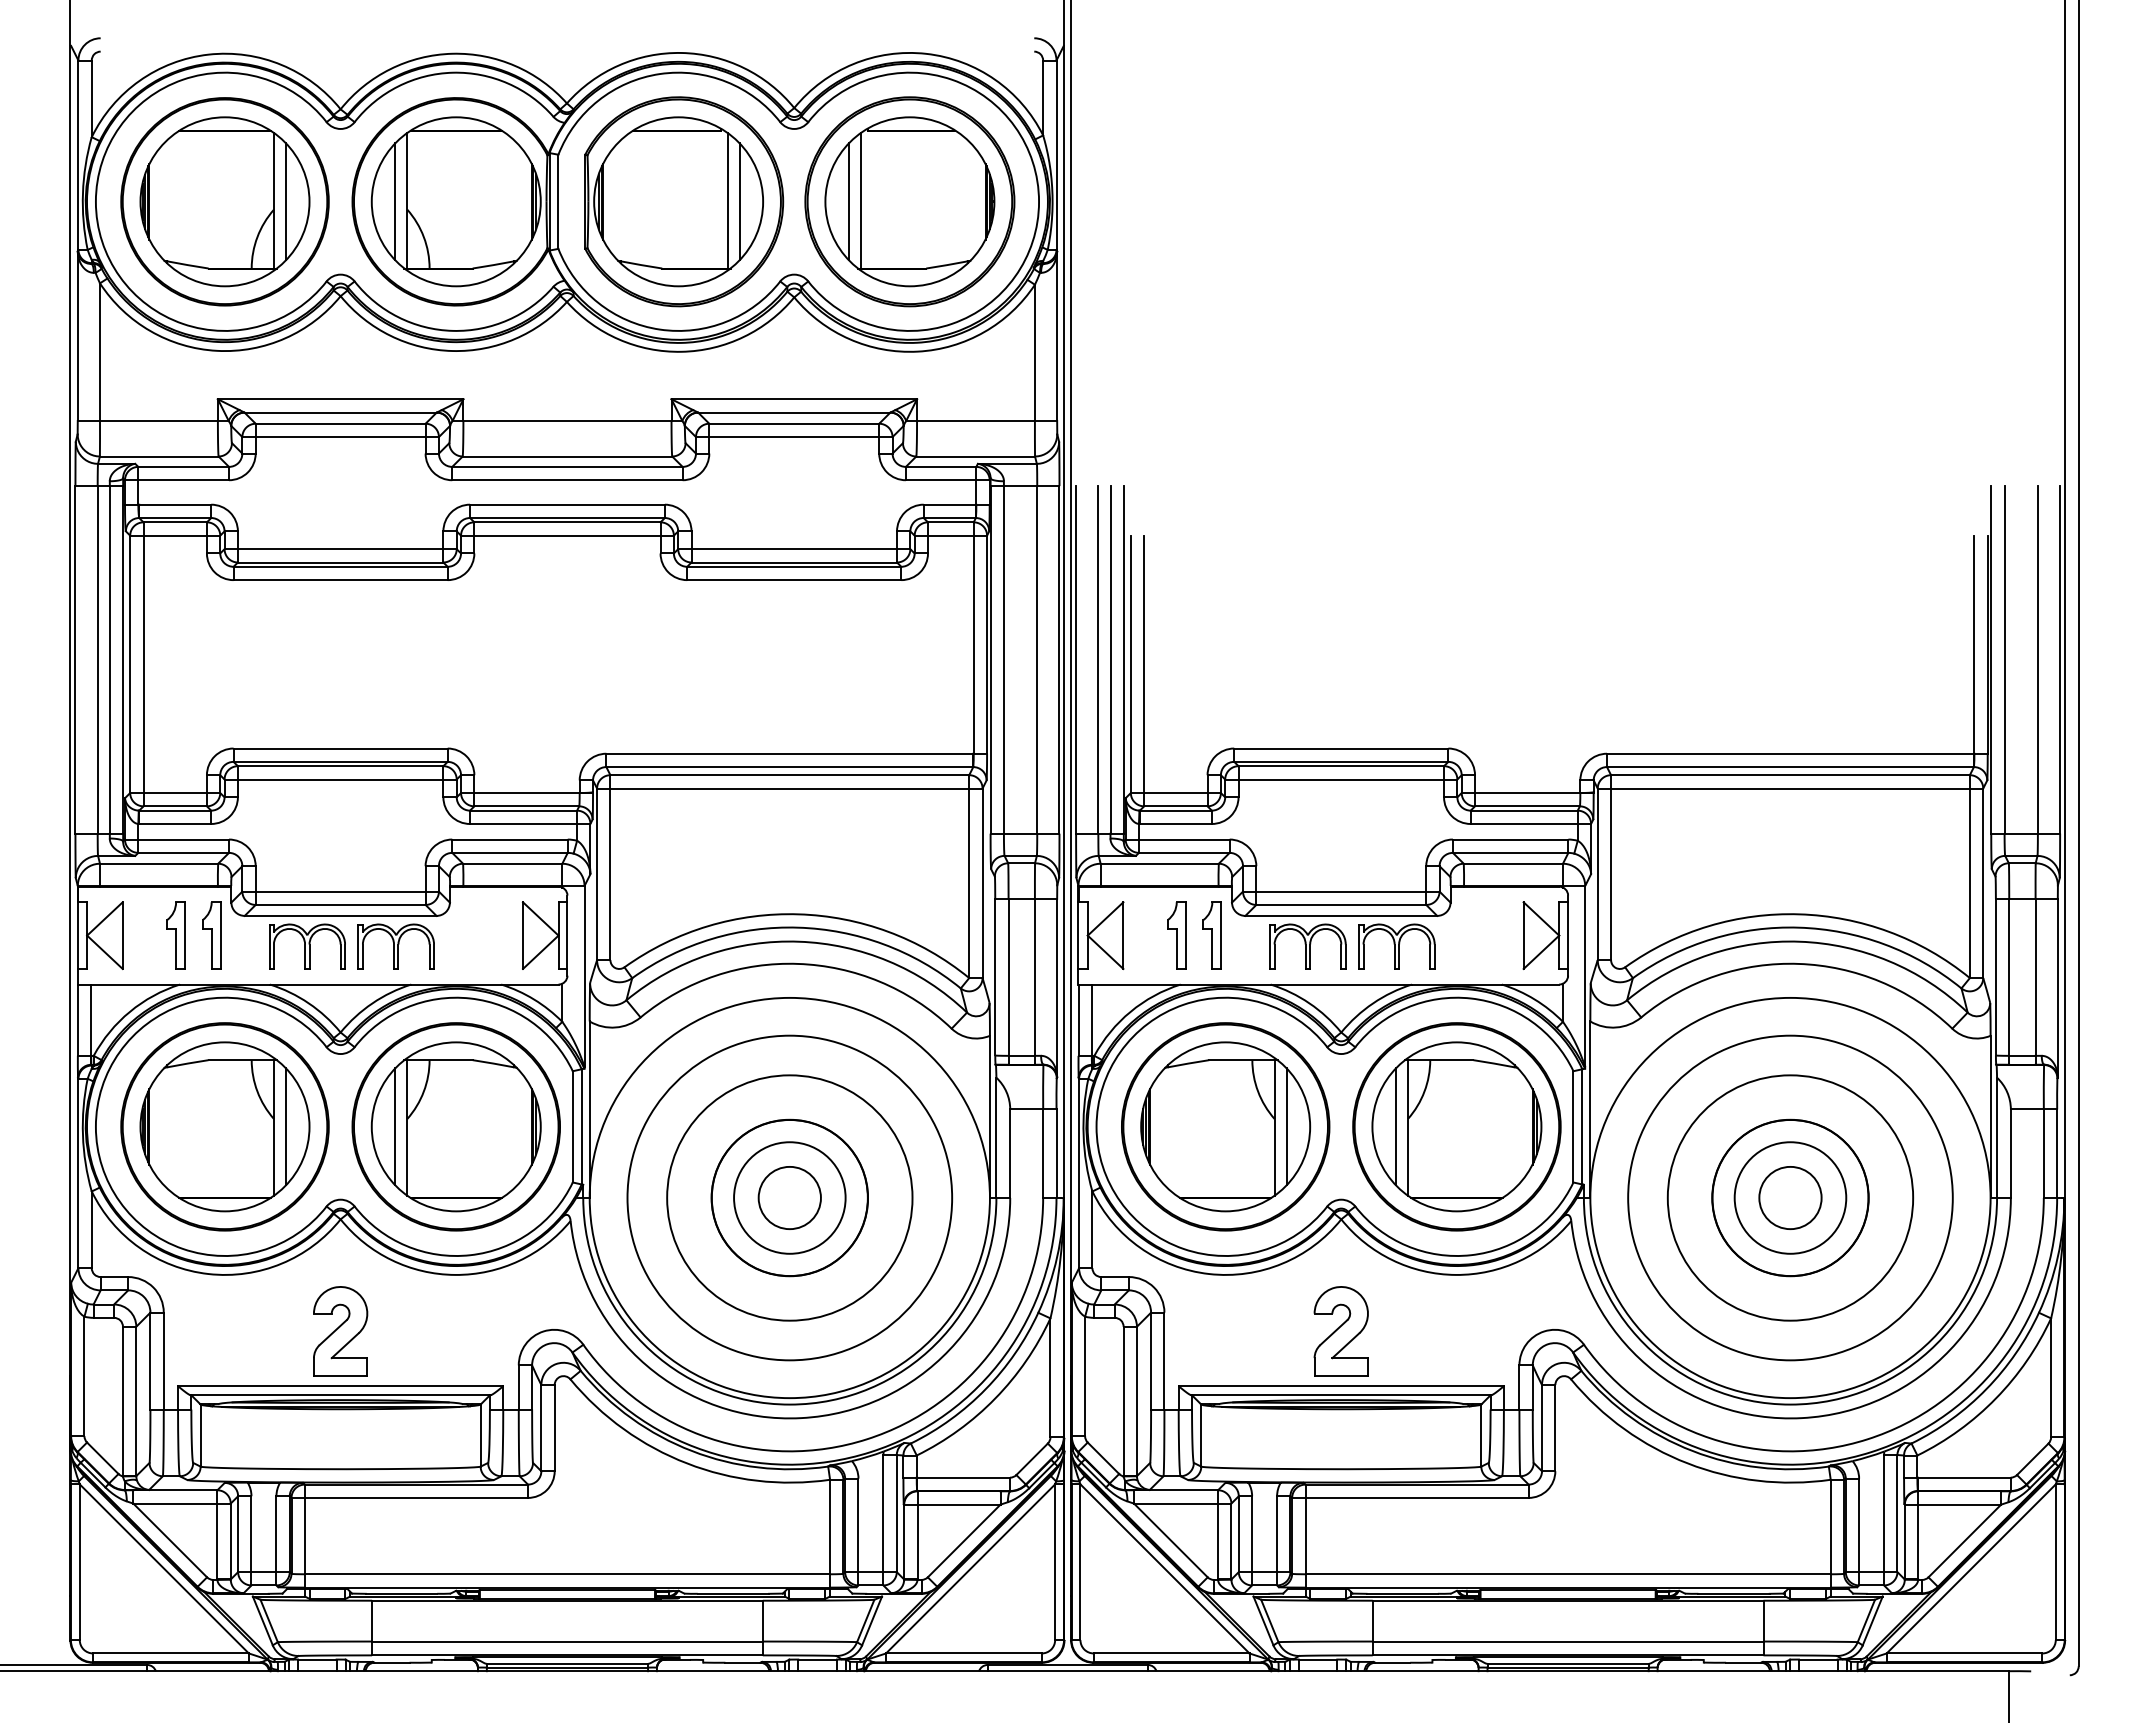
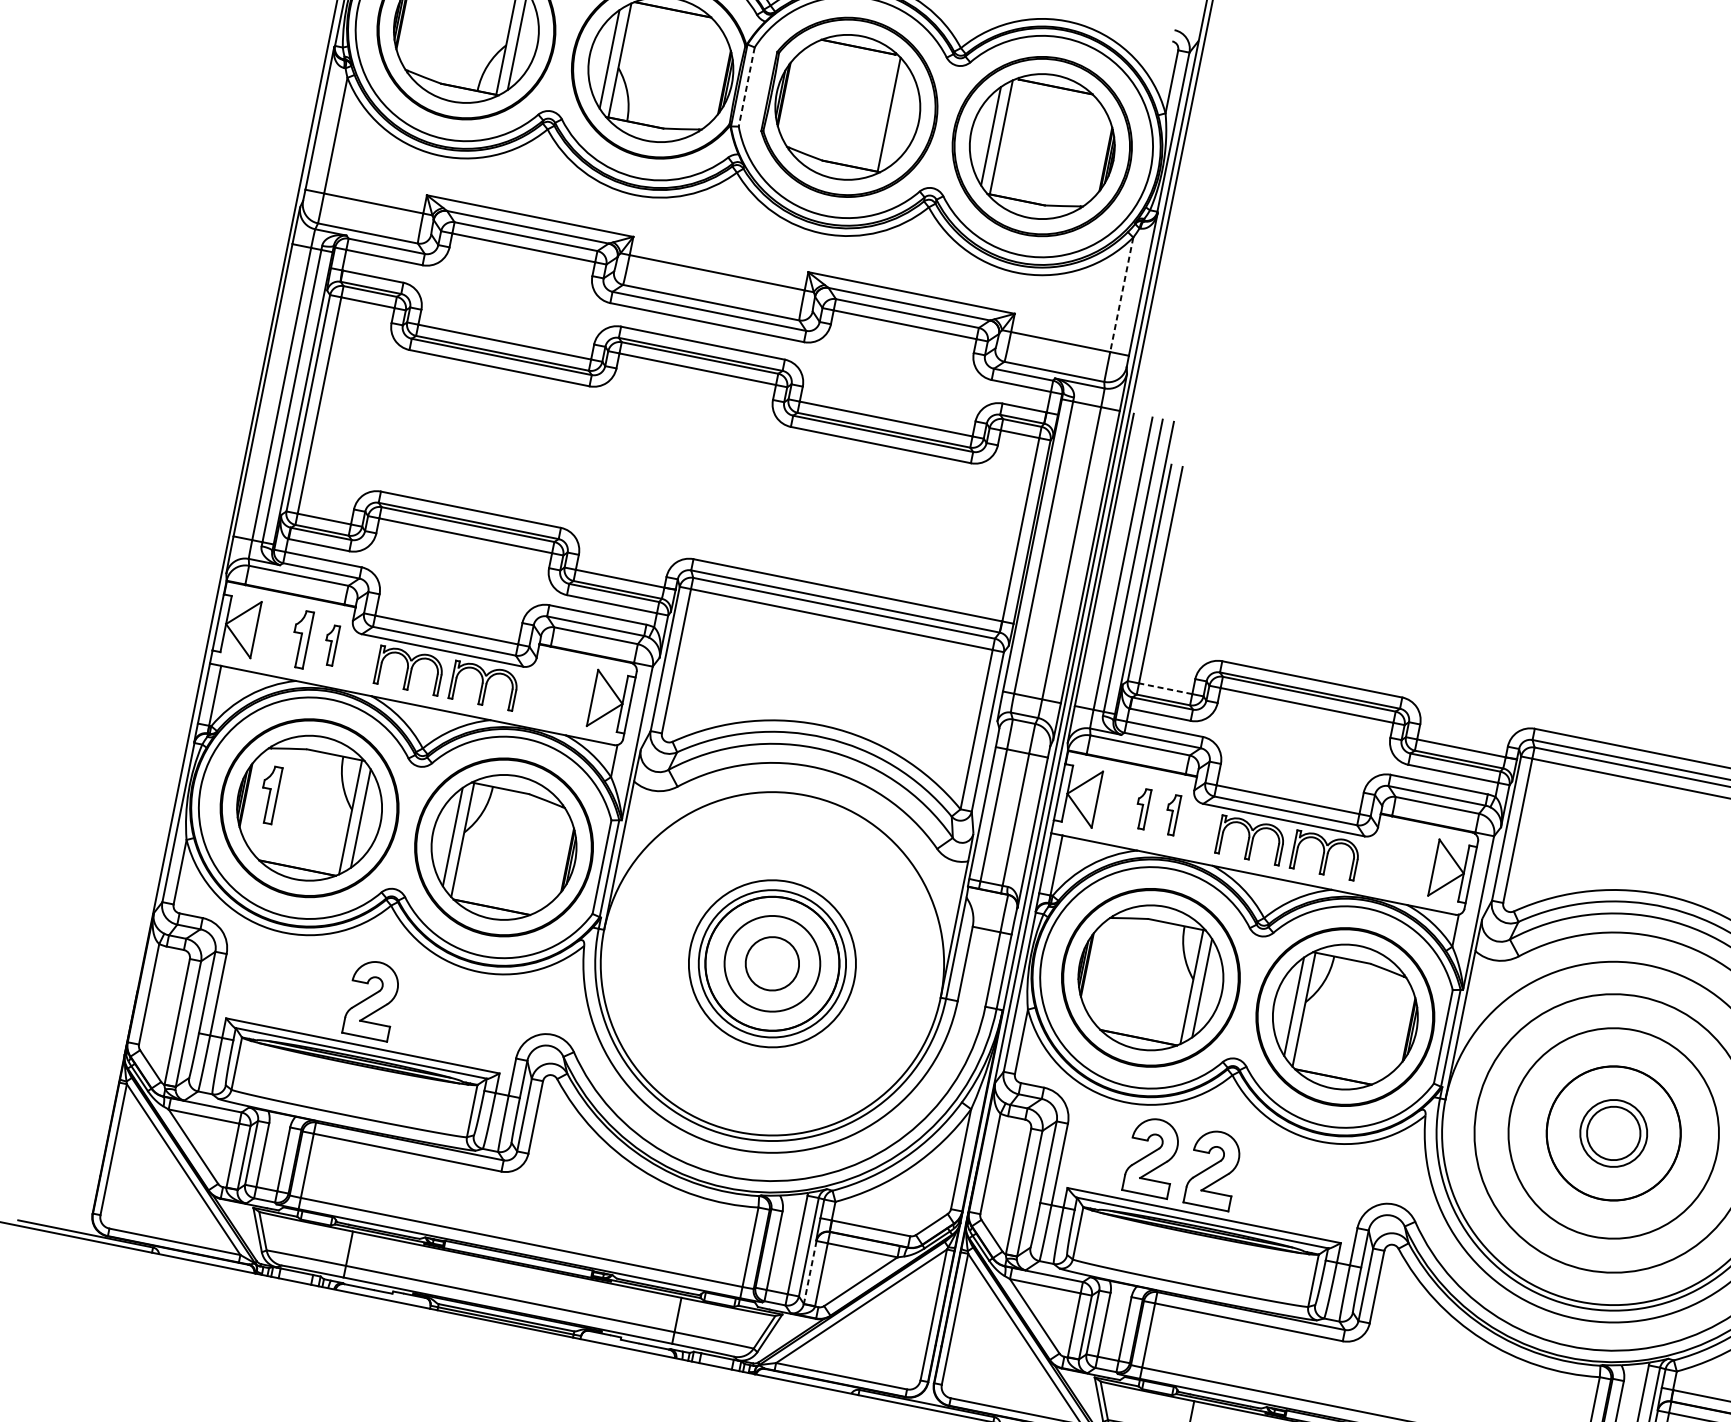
line: (739, 201) -> (899, 117), removed
line: (558, 202) -> (746, 87), solid -> dashed
line: (1034, 353) -> (1121, 295), solid -> dashed
line: (1175, 793) -> (1165, 689), solid -> dashed
part: (211, 935) -> (330, 645), size x0.7
part: (1176, 935) -> (1142, 808), size x0.7
part: (1211, 935) -> (1171, 814), size x0.7
part: (175, 1120) -> (269, 794), added
circle: (789, 1197) -> (772, 963), size x0.6
circle: (789, 1197) -> (772, 963), size x0.7
circle: (1790, 1197) -> (1613, 1133), size x0.7
part: (1267, 1331) -> (1151, 1157), added
line: (904, 1542) -> (810, 1272), solid -> dashed

